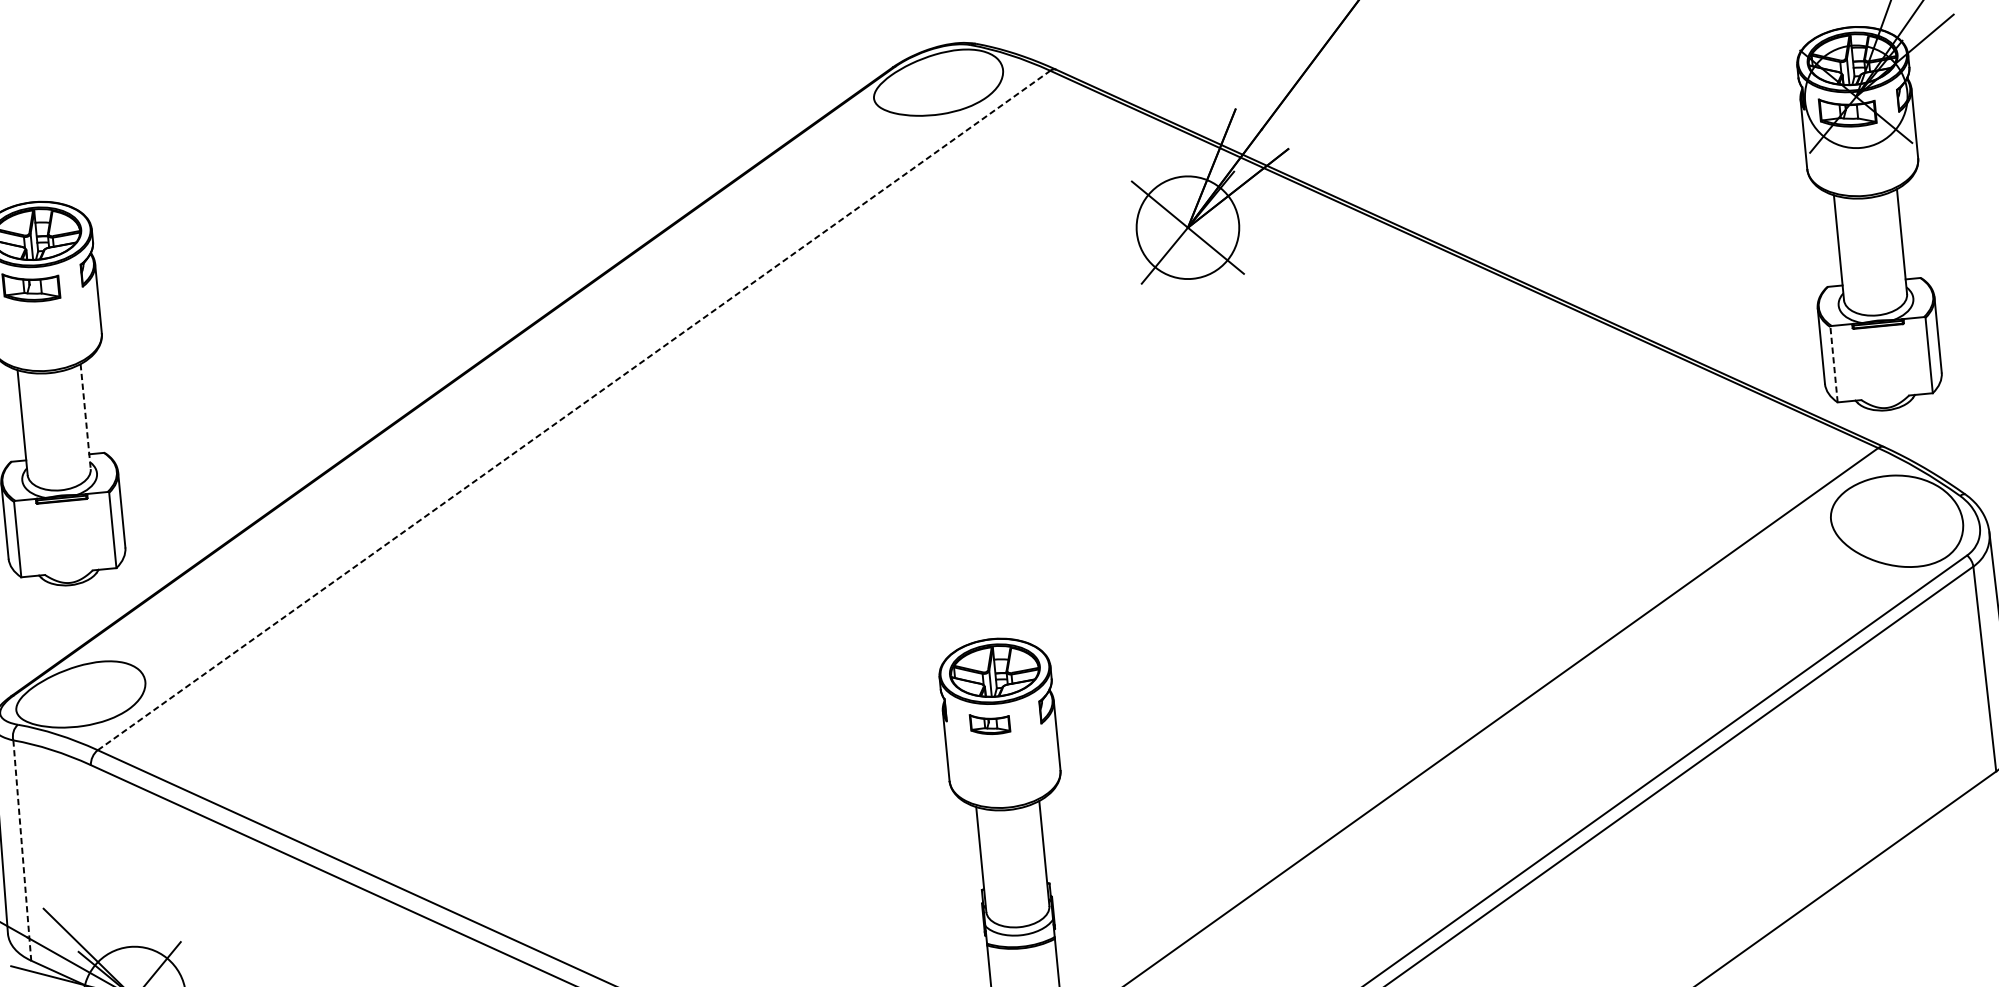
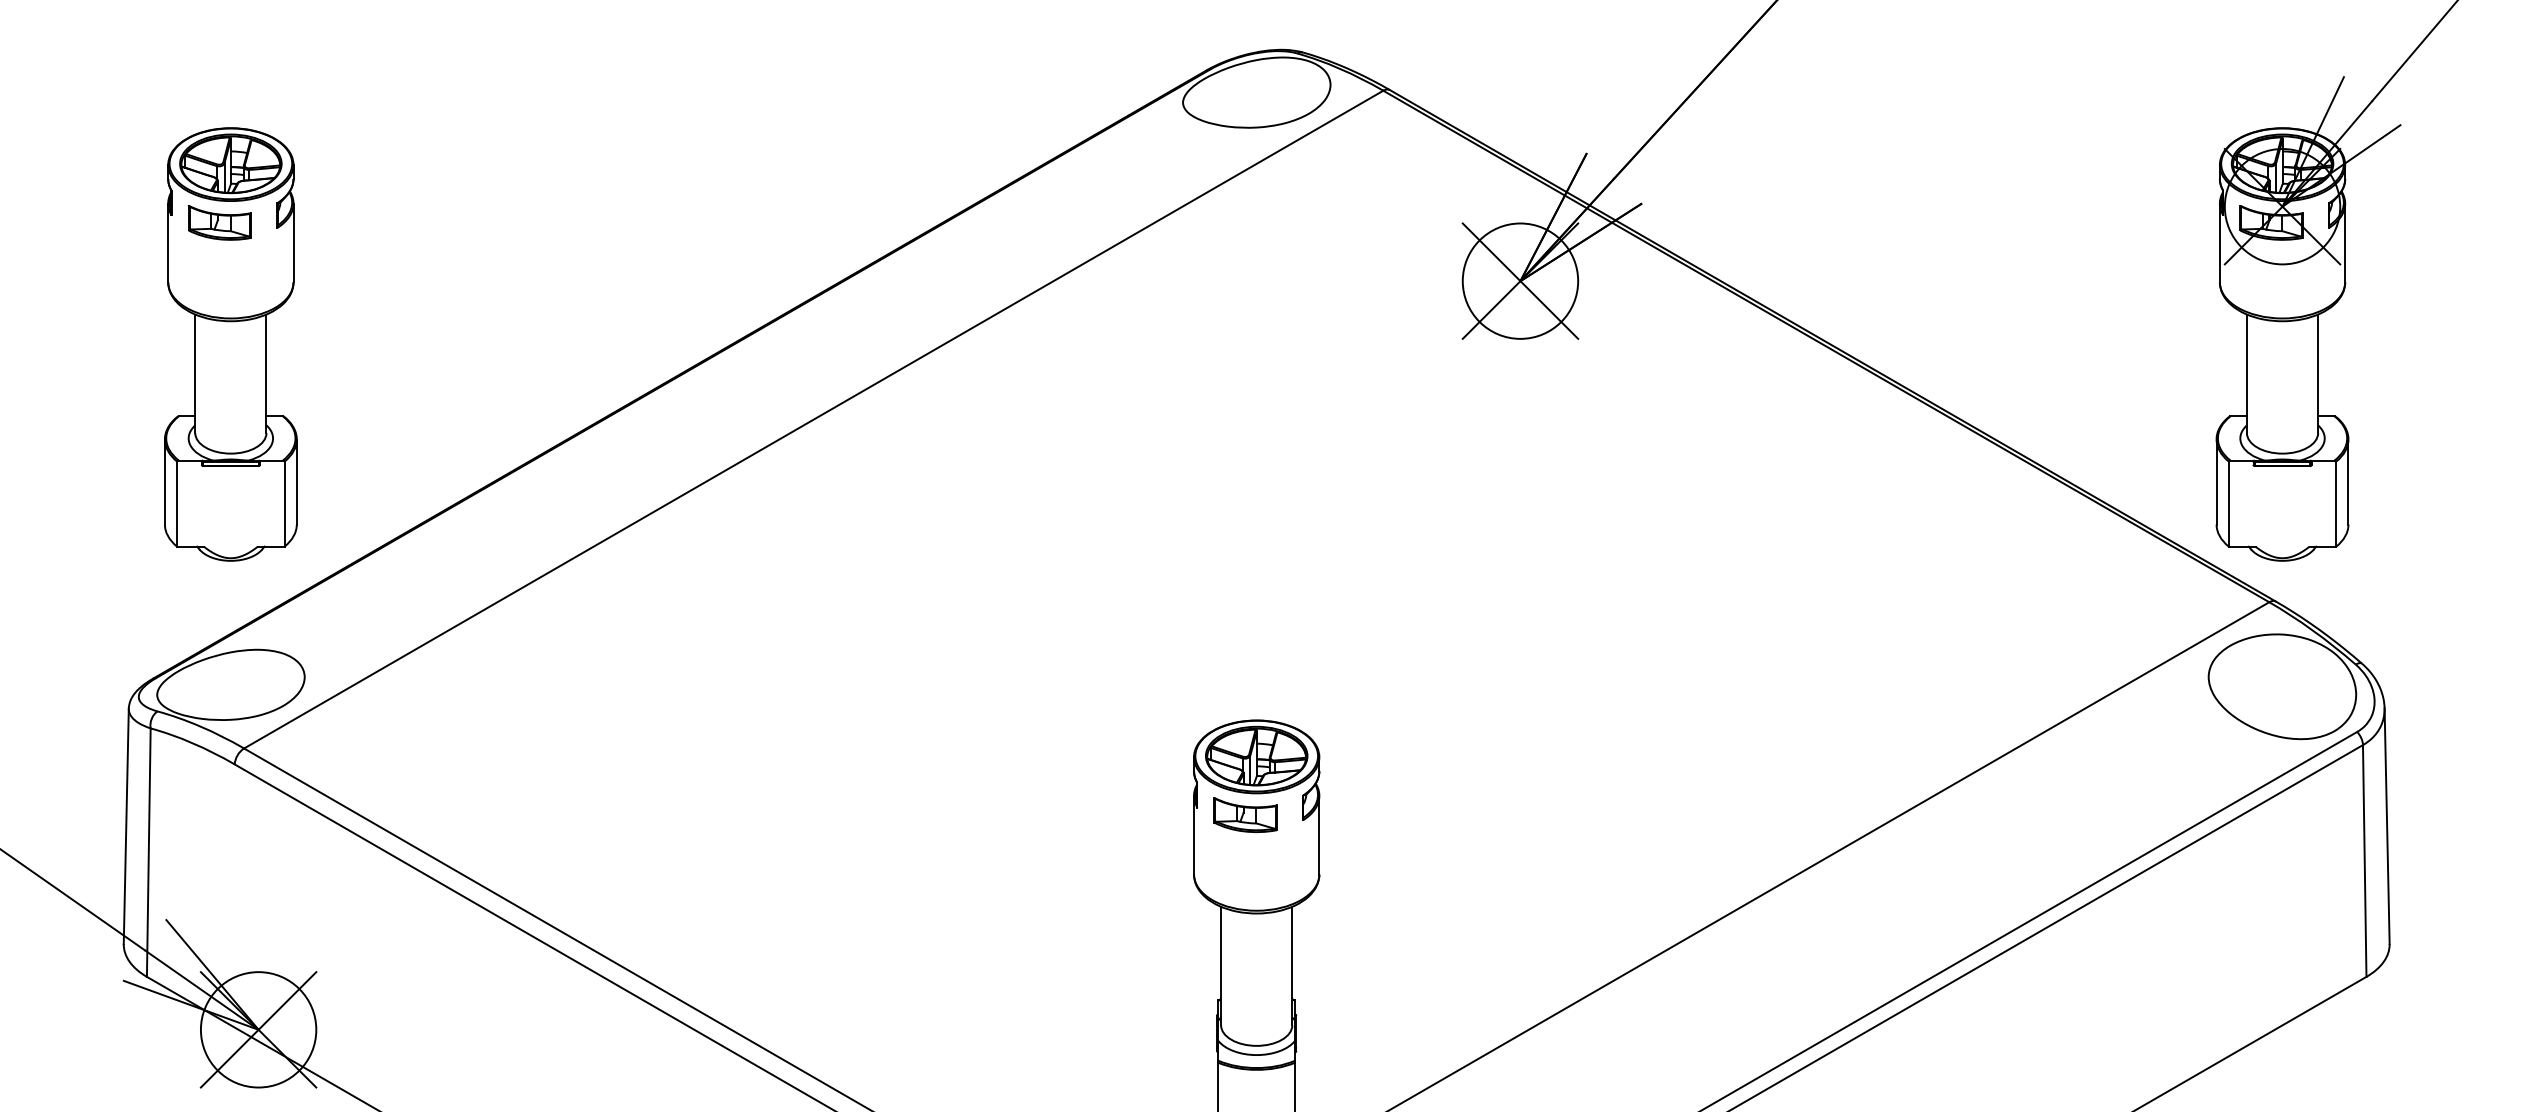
line: (1833, 365) -> (2228, 504), dashed -> solid
line: (573, 410) -> (813, 419), dashed -> solid
line: (85, 417) -> (266, 374), dashed -> solid
part: (990, 724) -> (1245, 815), size x1.43
line: (22, 851) -> (148, 853), dashed -> solid

